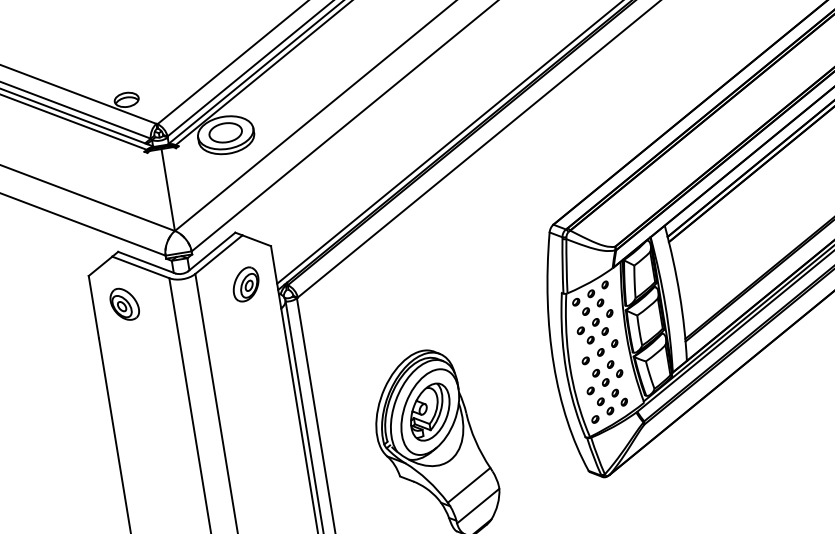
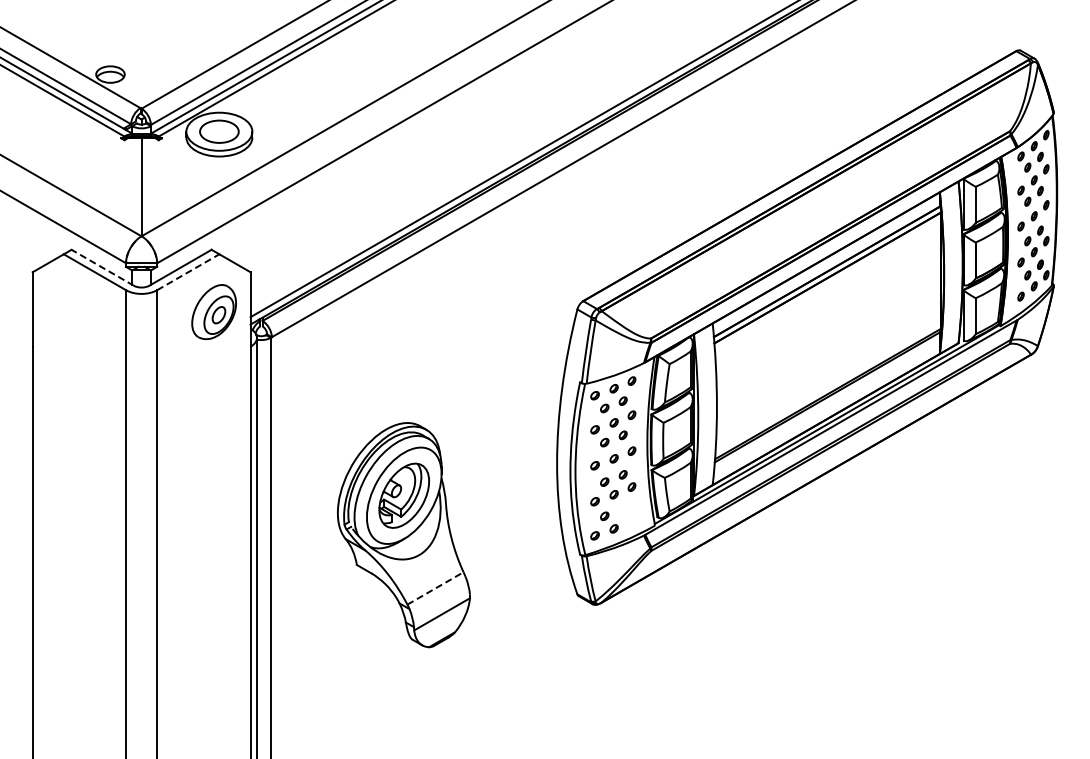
line: (219, 254) -> (188, 272), solid -> dashed
line: (146, 262) -> (102, 267), solid -> dashed
part: (245, 284) -> (213, 311), size x1.4
part: (124, 303) -> (68, 311), removed
part: (619, 398) -> (627, 515), removed
line: (469, 485) -> (435, 588), solid -> dashed

